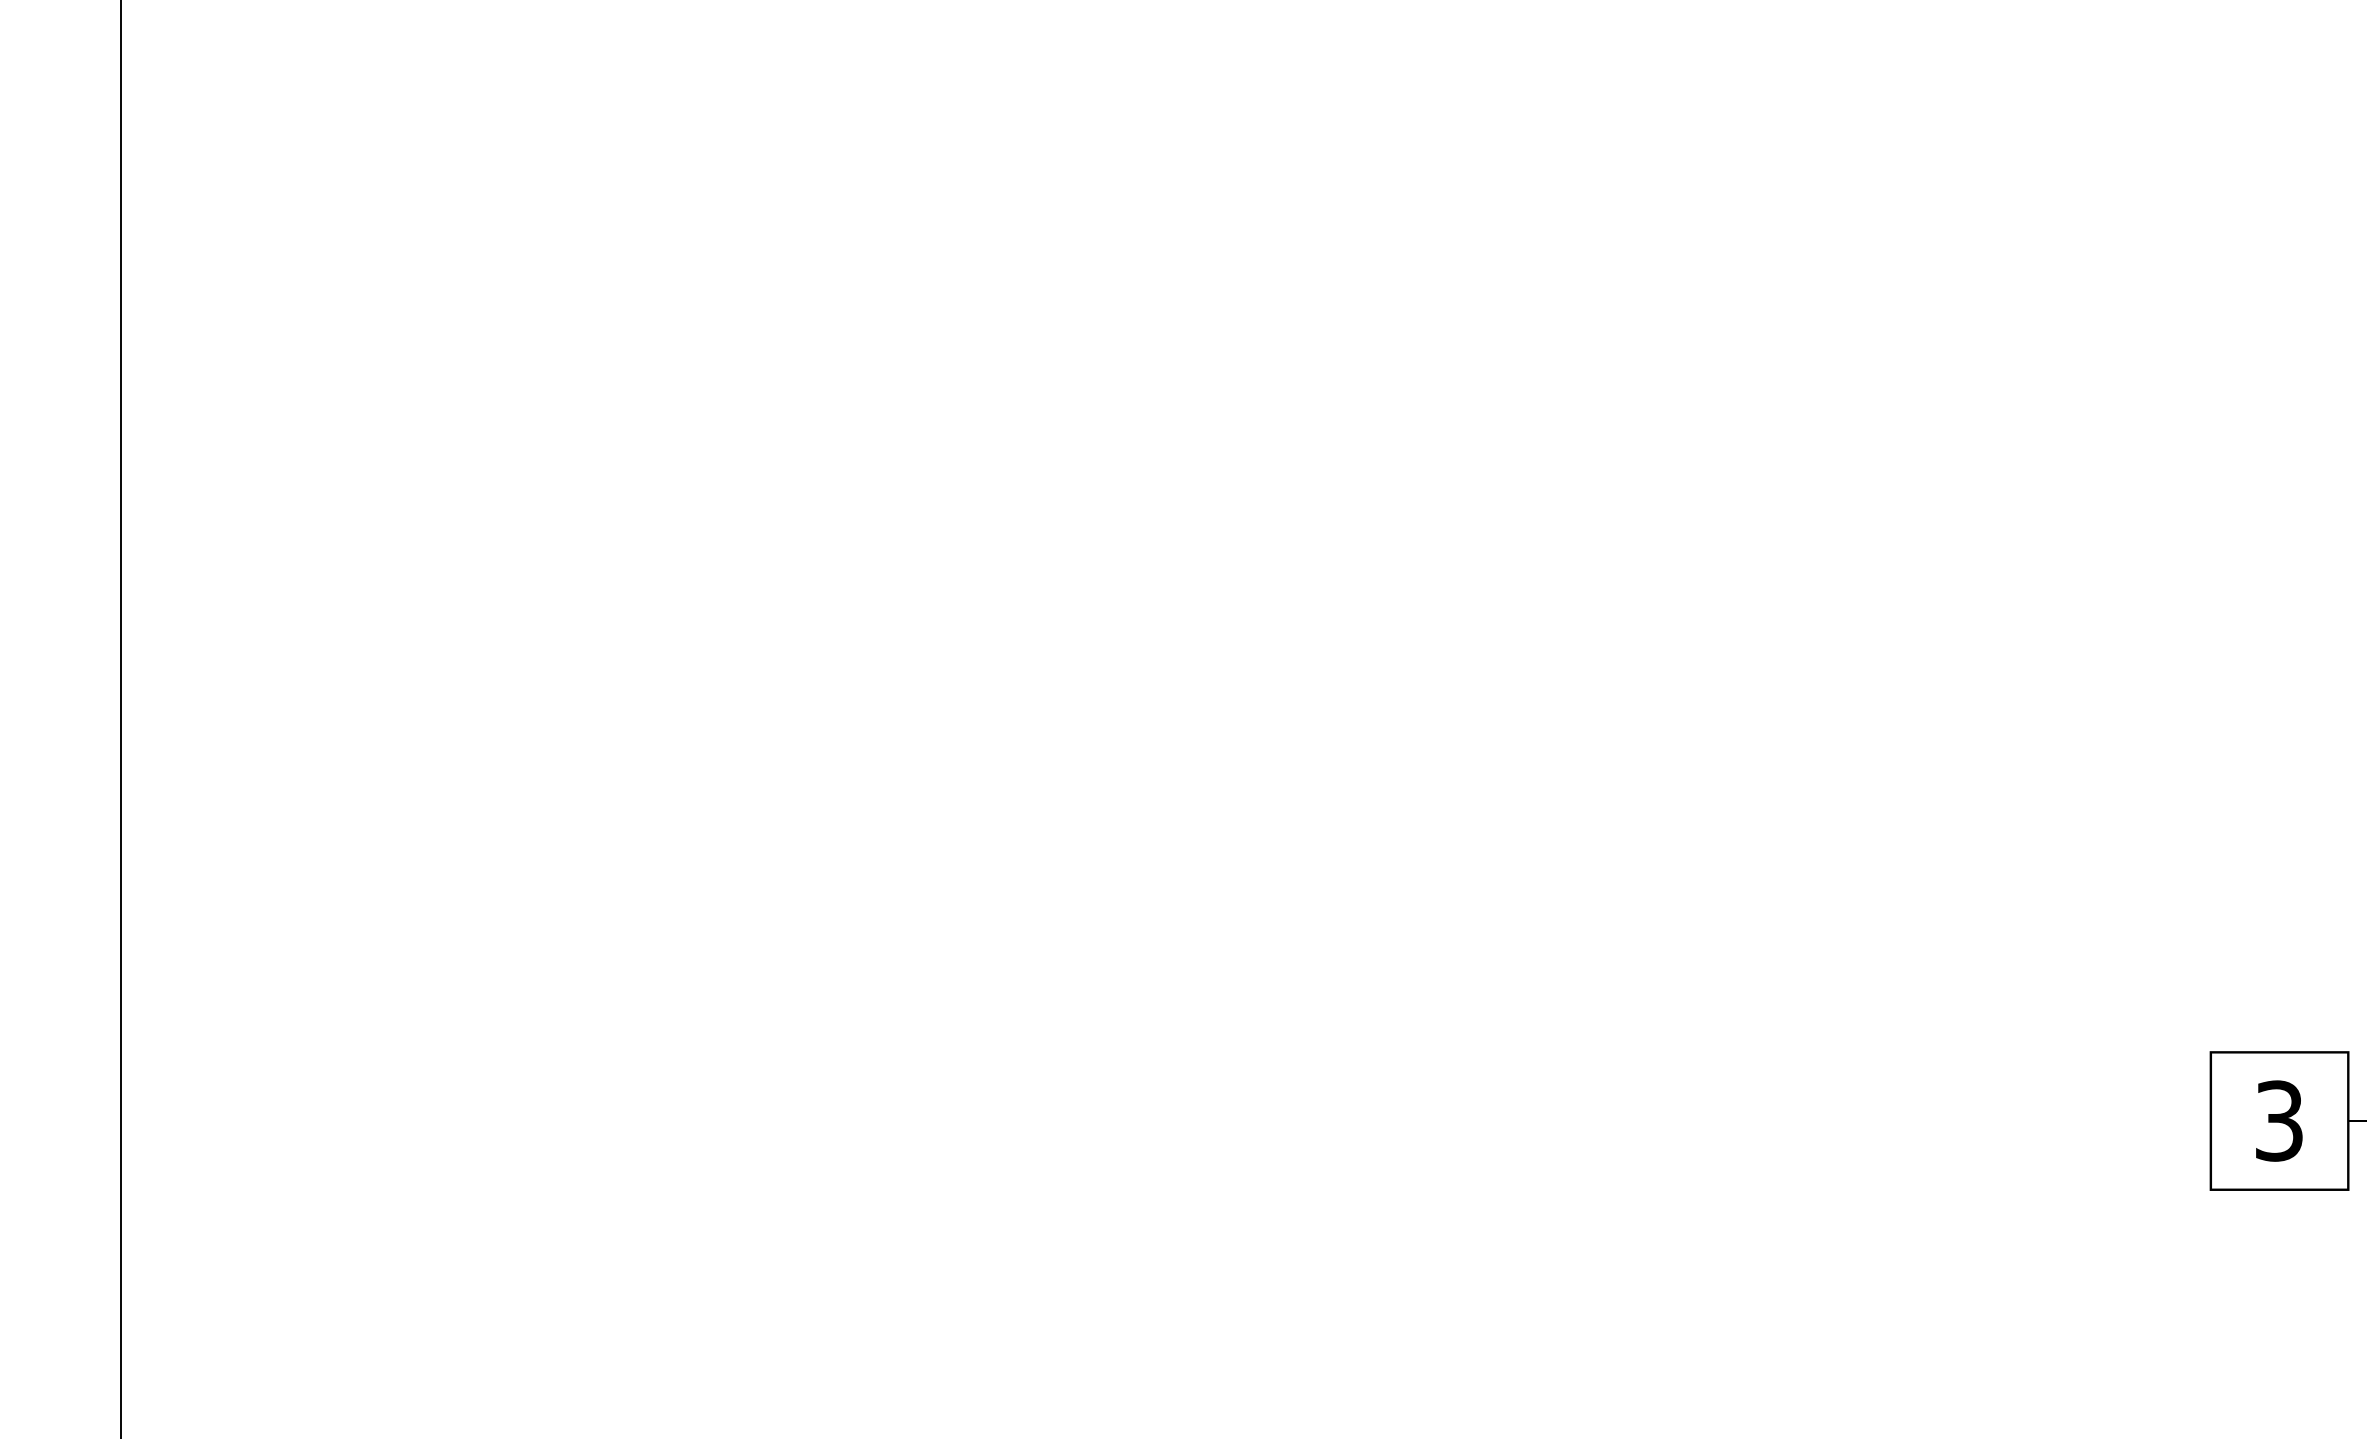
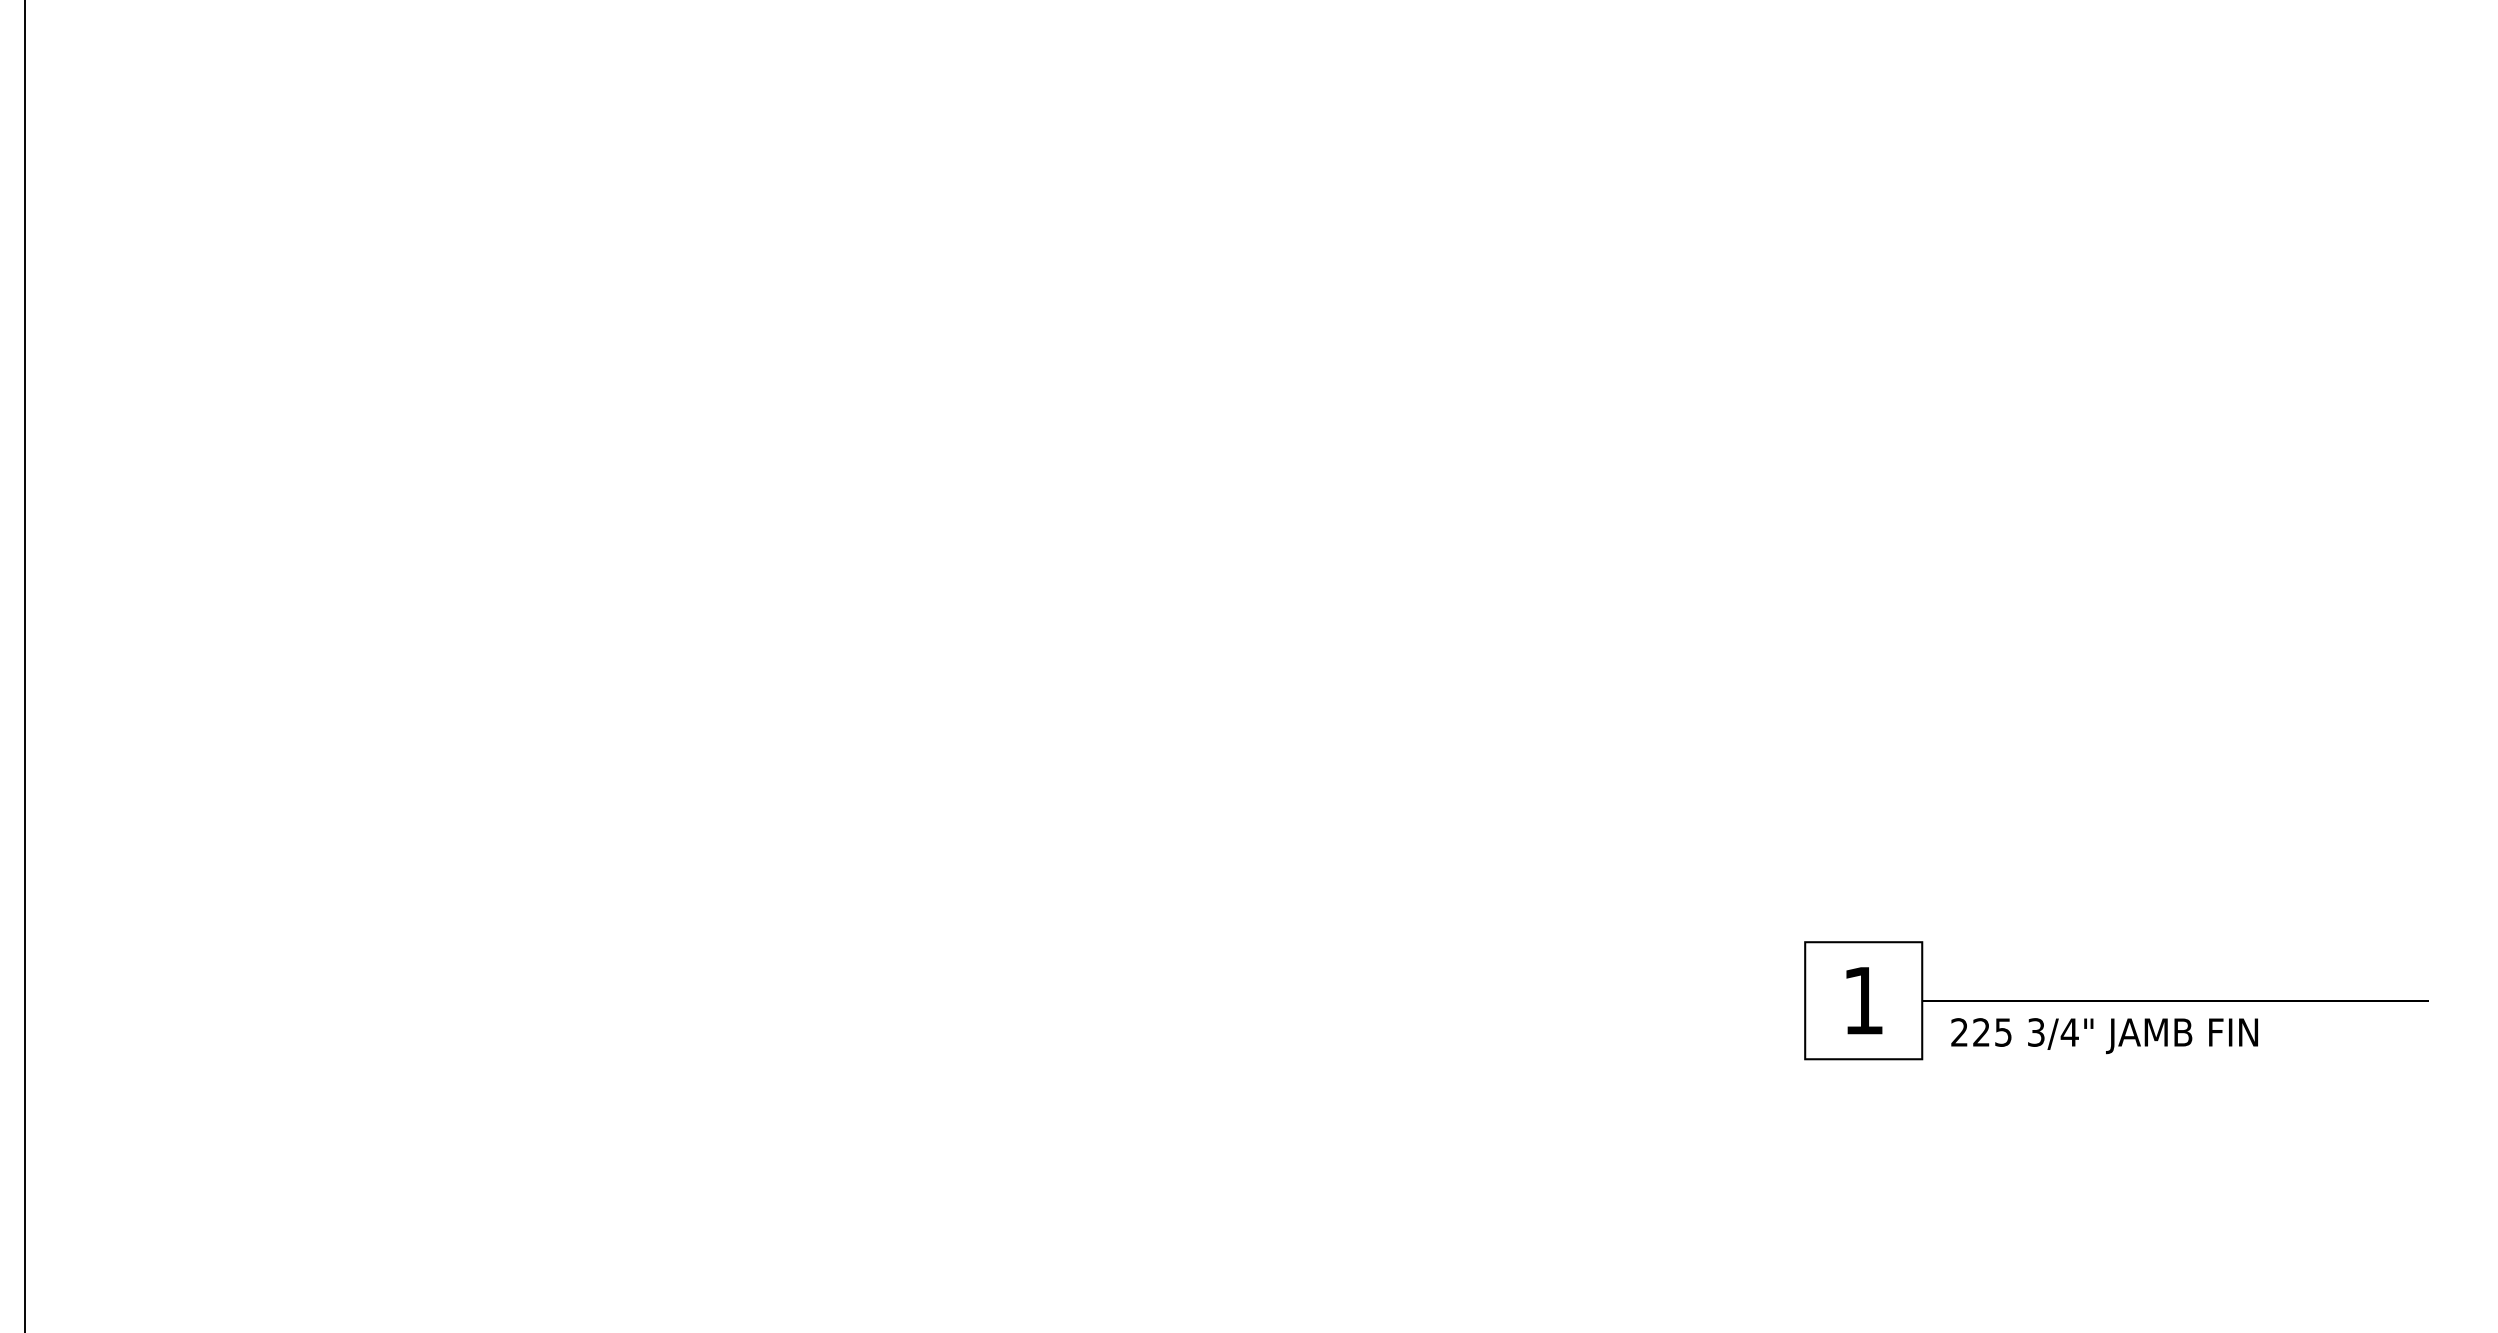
text: (2279, 1120) -> (1863, 1000), 3 -> 1

